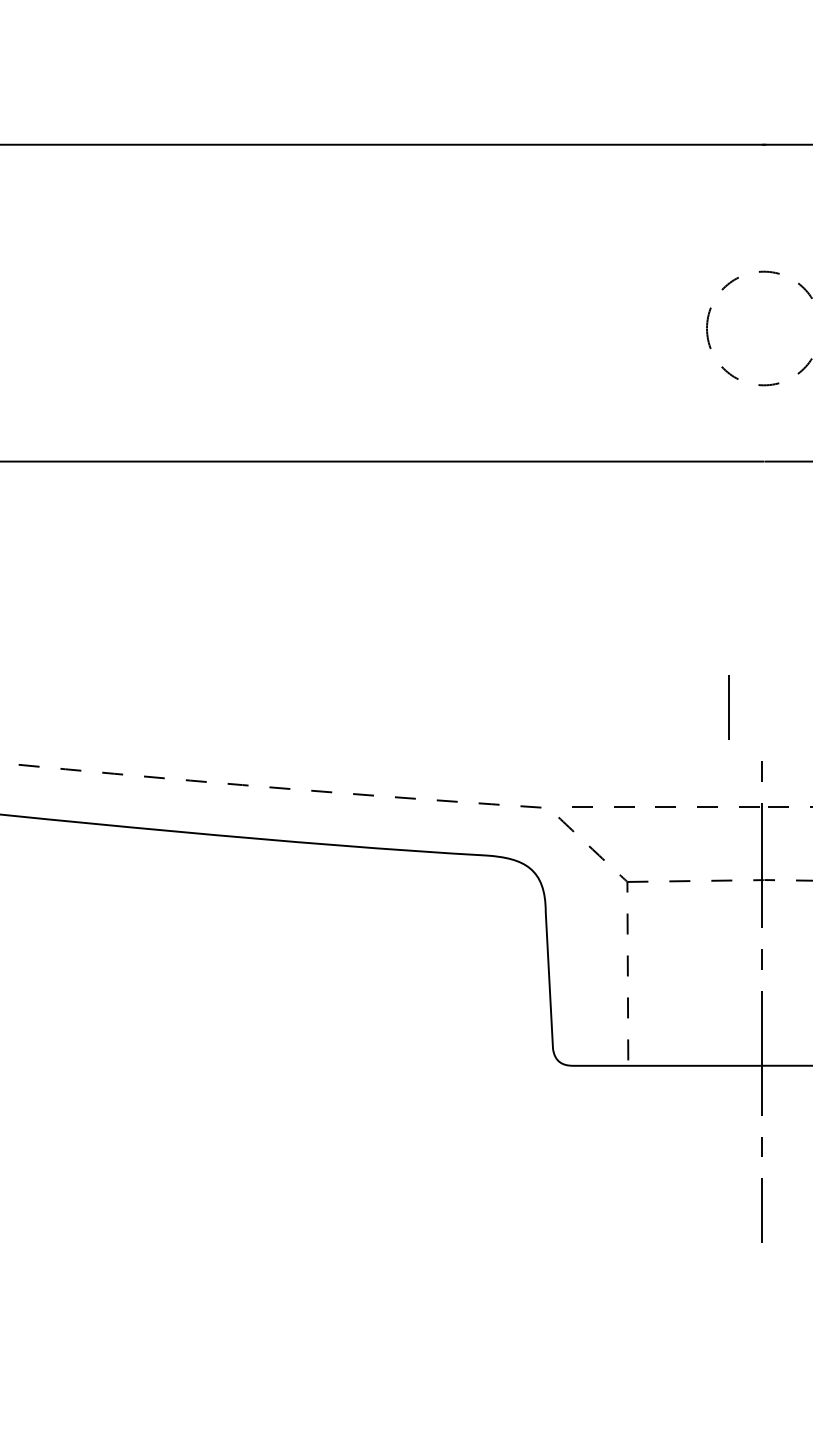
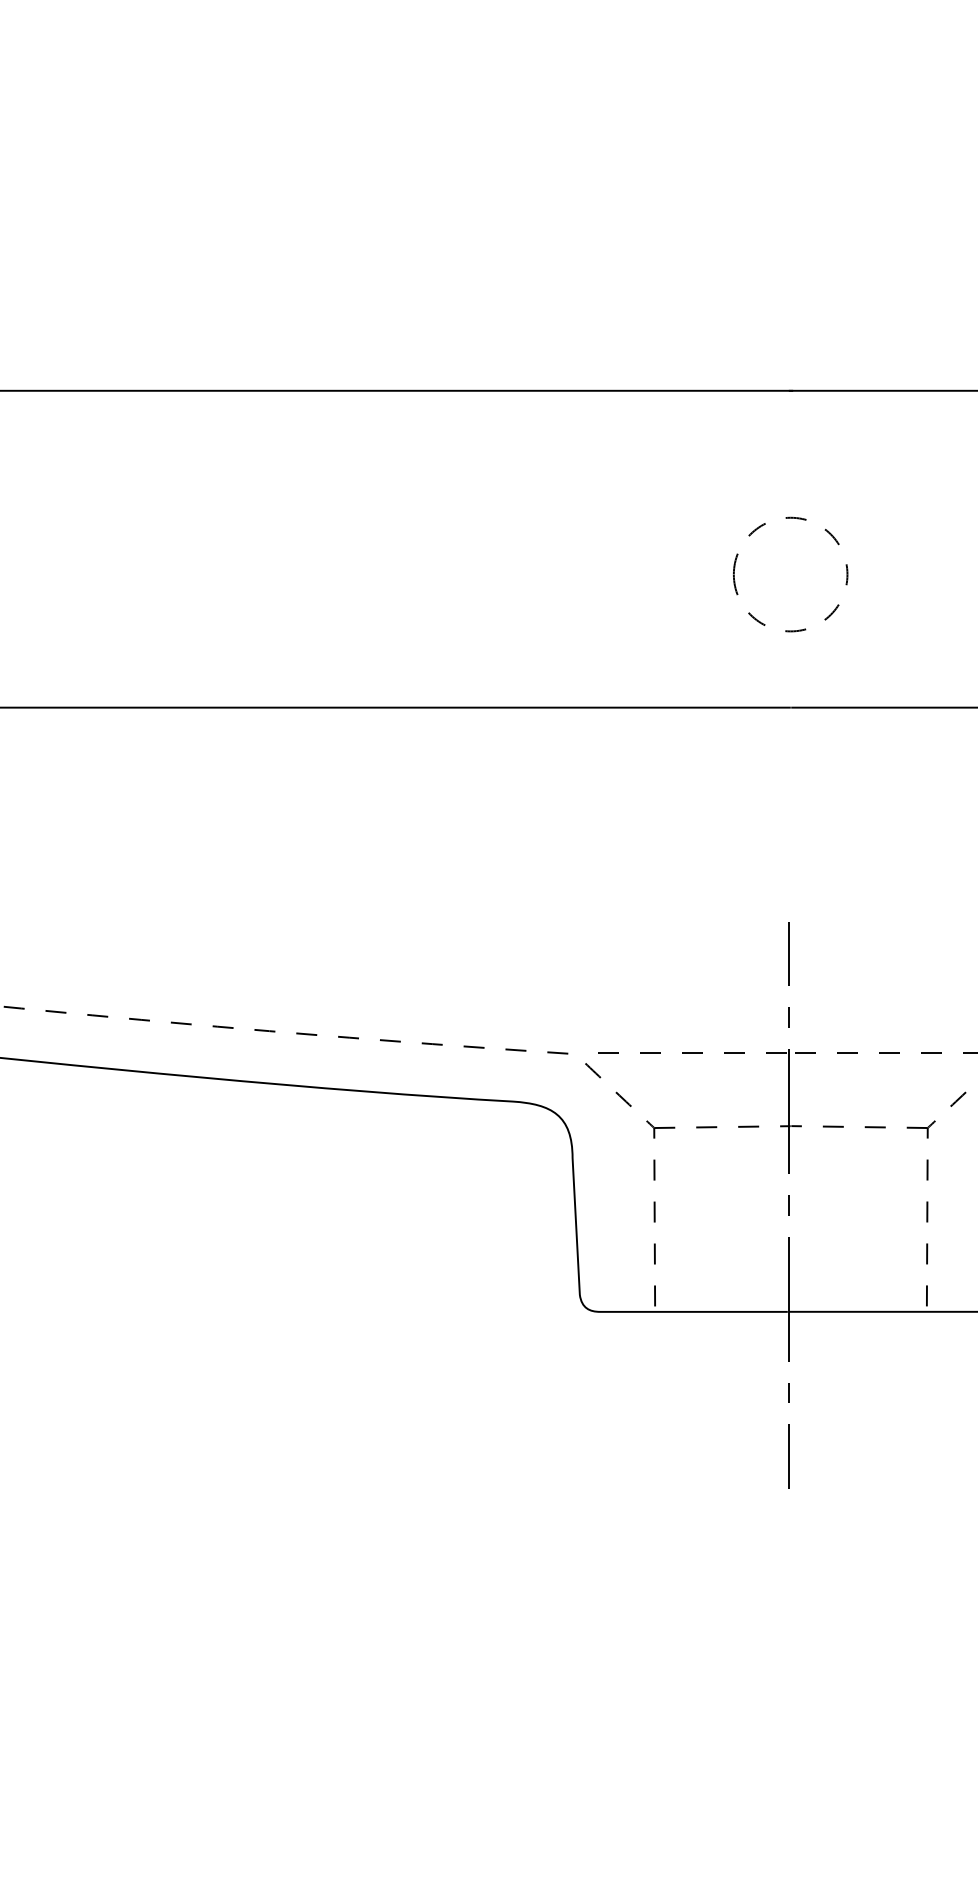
line: (728, 707) -> (788, 953), moved

